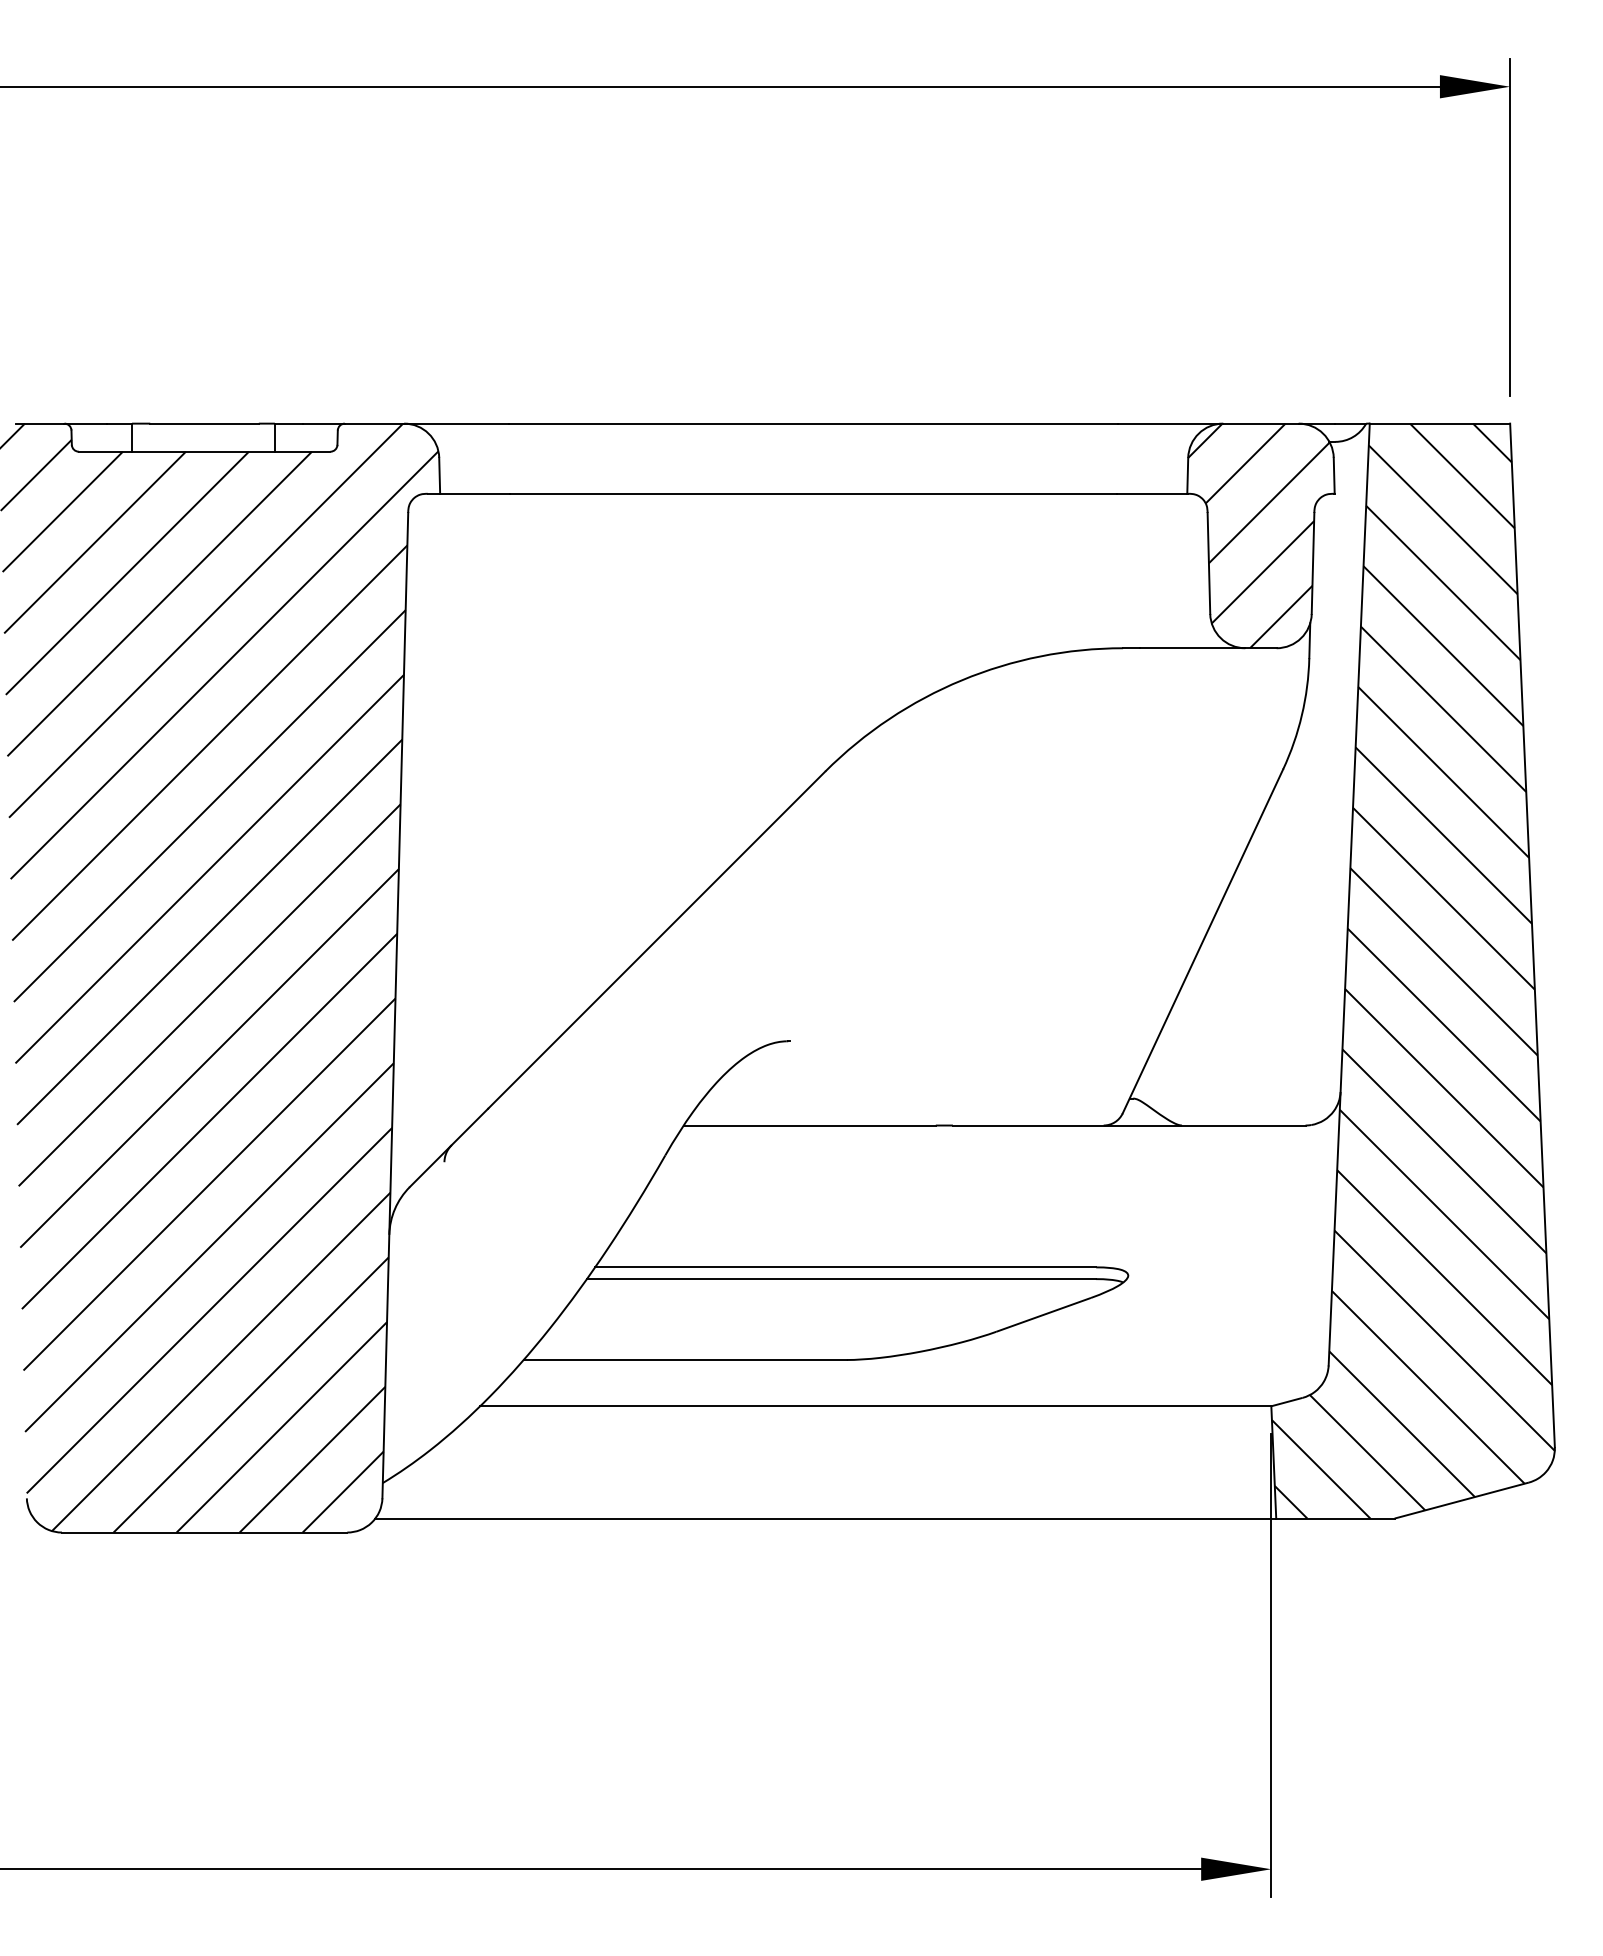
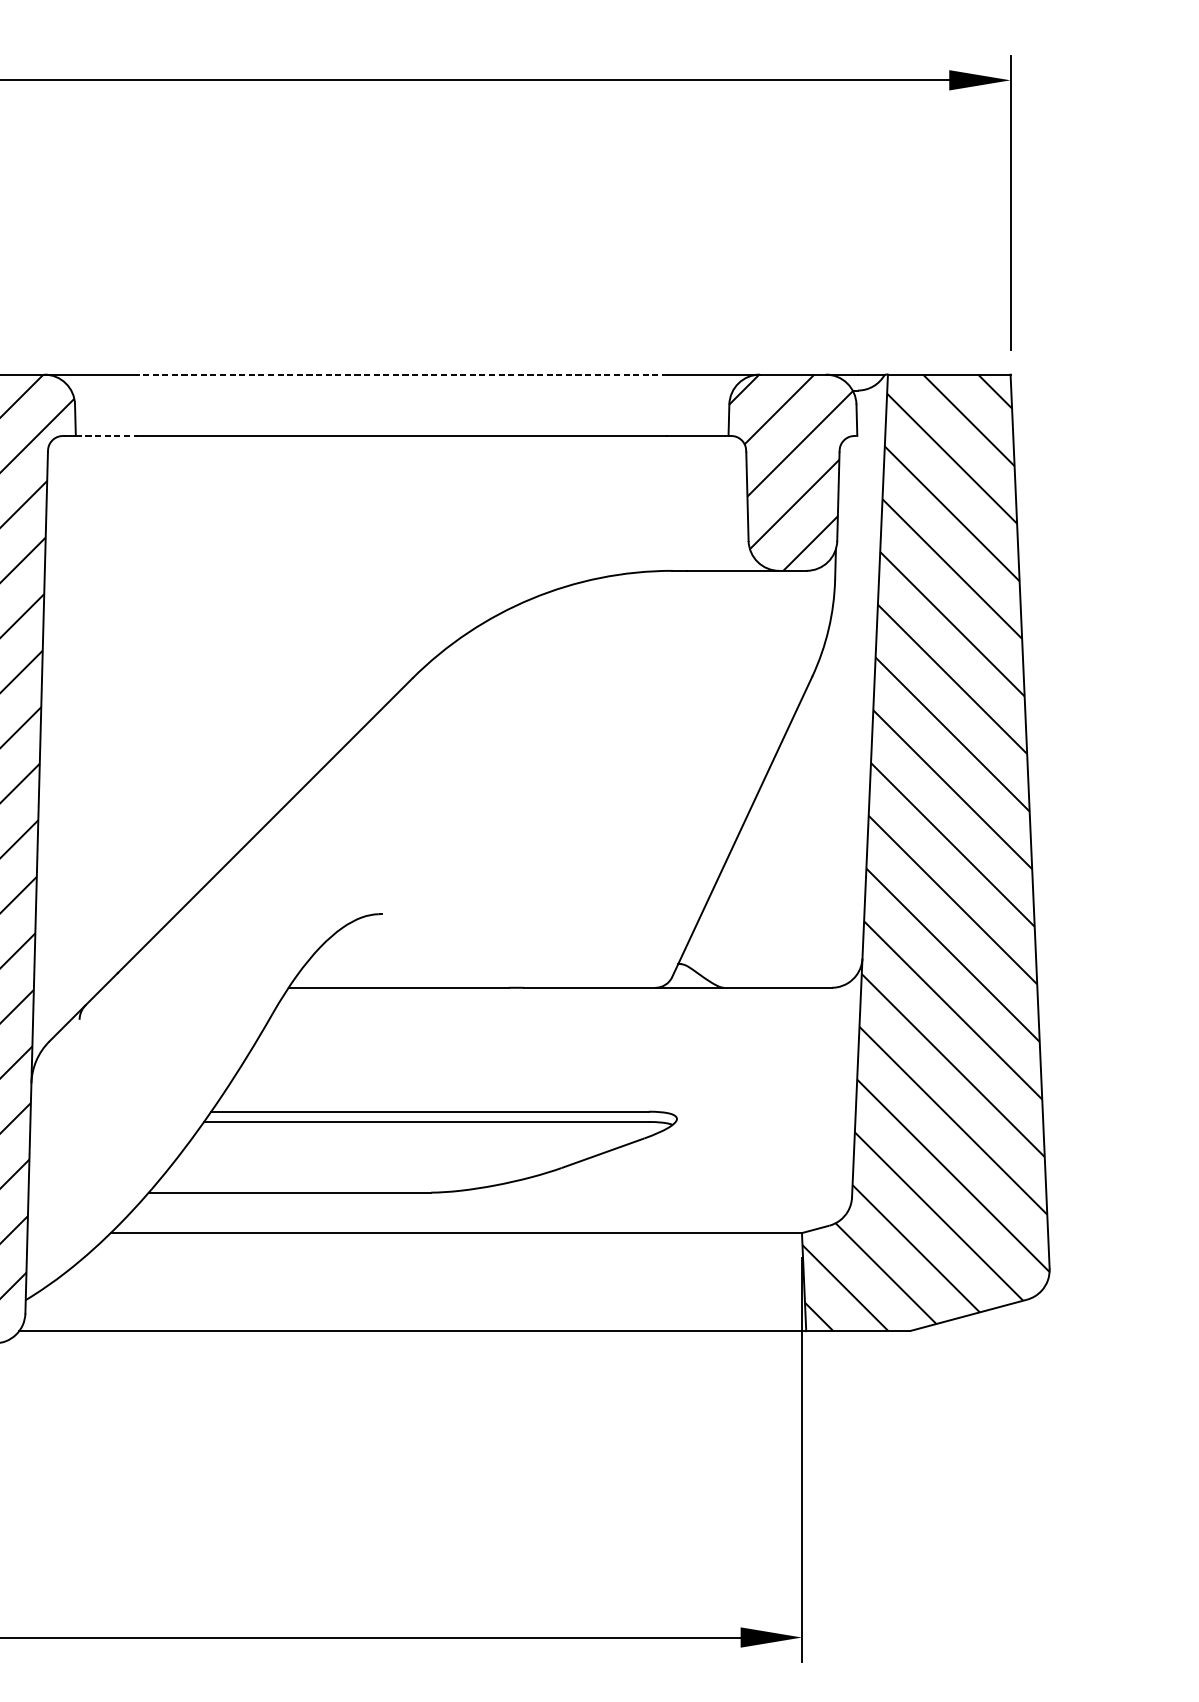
line: (813, 423) -> (401, 374), solid -> dashed
line: (475, 493) -> (106, 435), solid -> dashed

